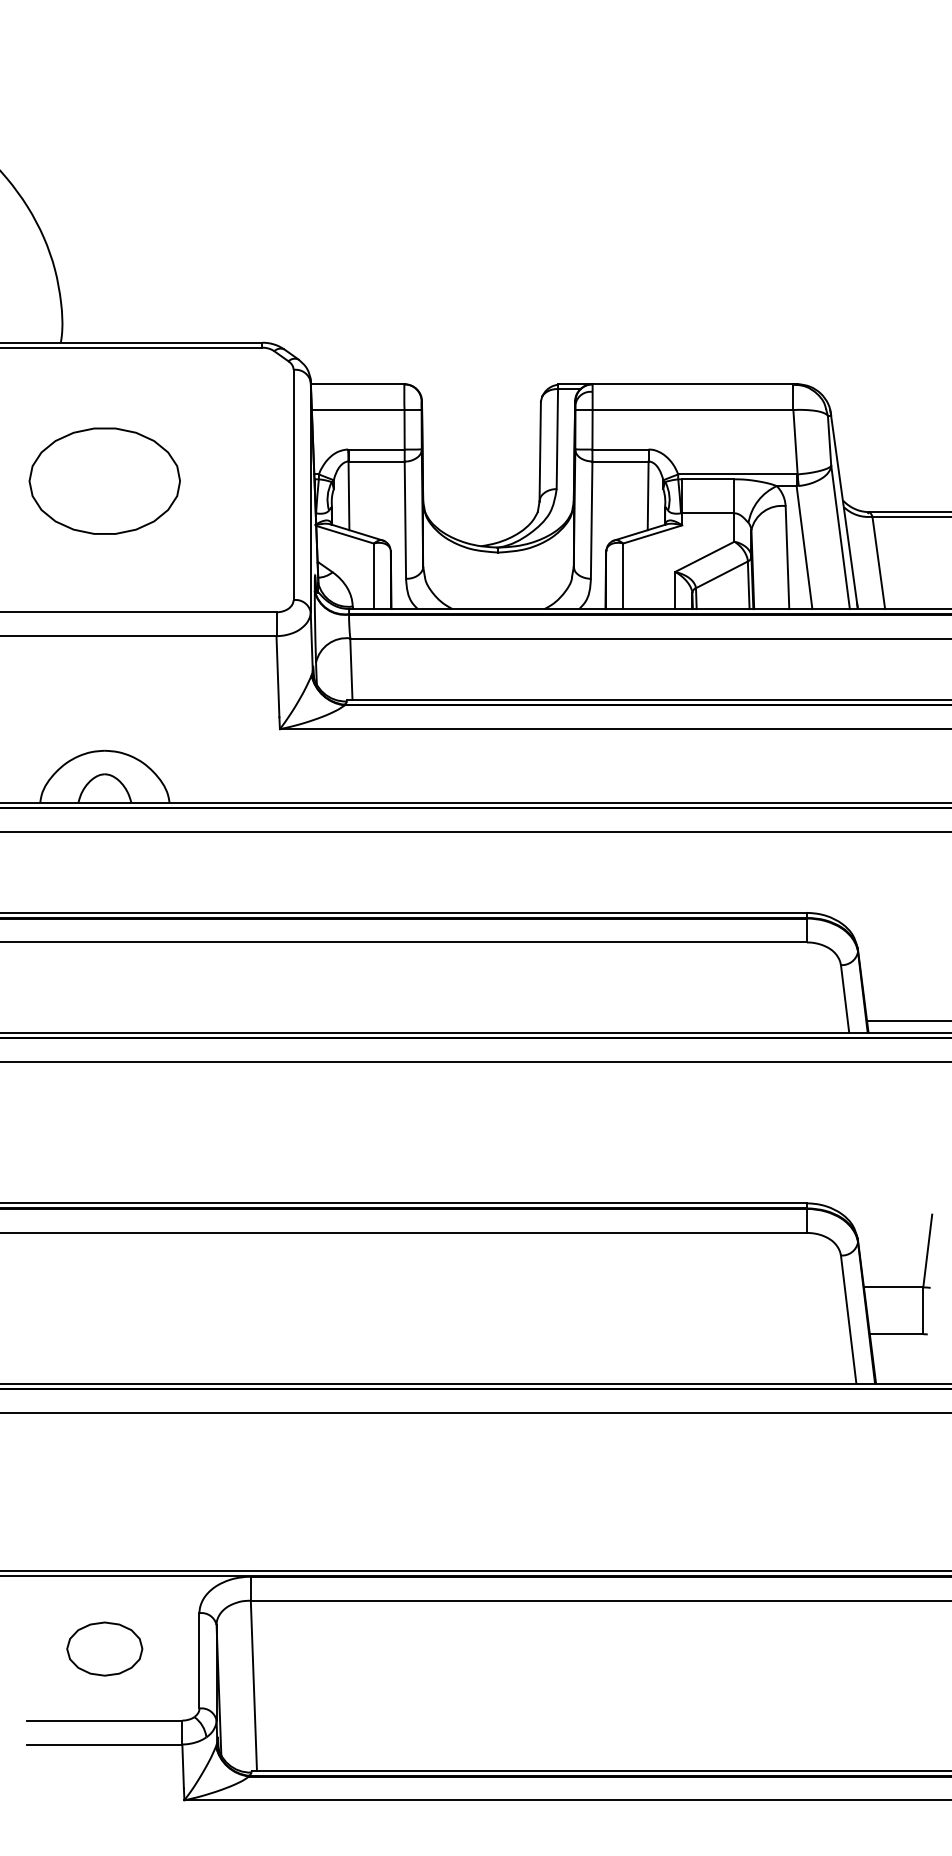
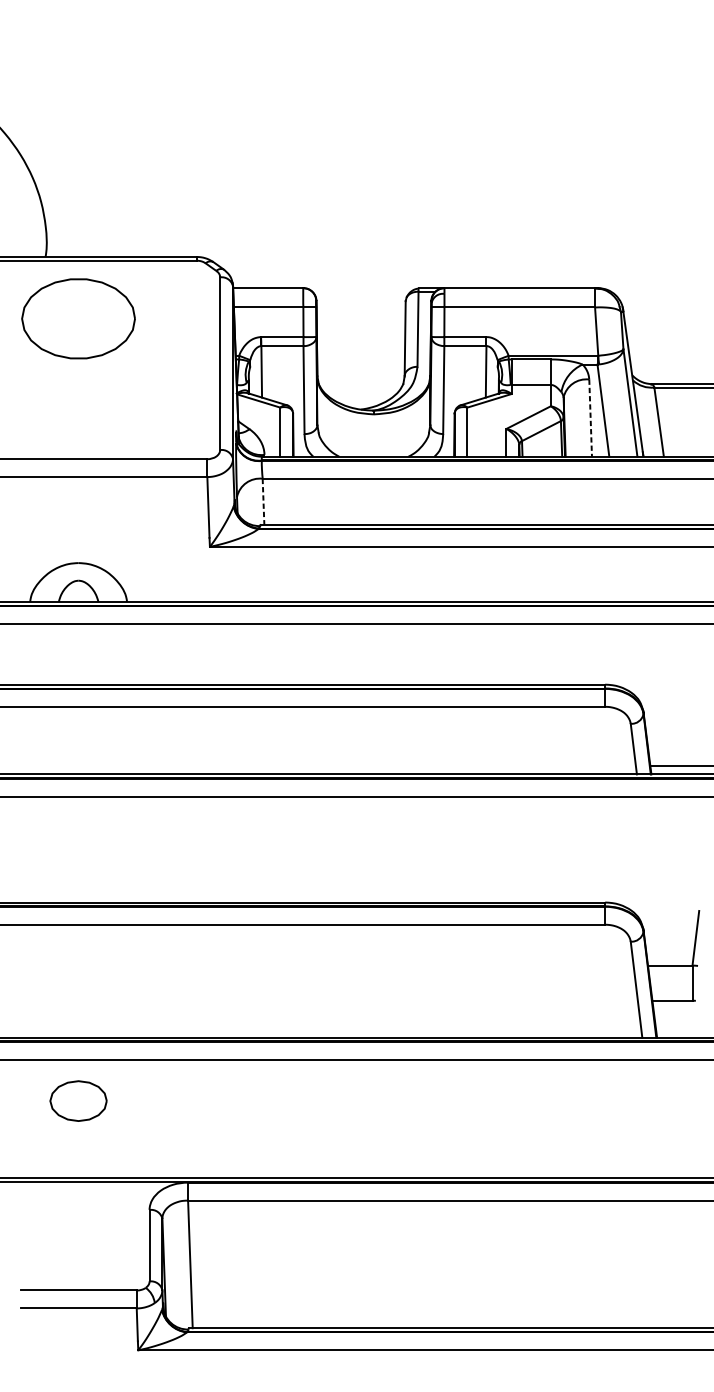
part: (104, 480) -> (78, 318), moved
line: (787, 558) -> (590, 418), solid -> dashed
line: (351, 669) -> (263, 502), solid -> dashed
part: (104, 1648) -> (78, 1100), moved

